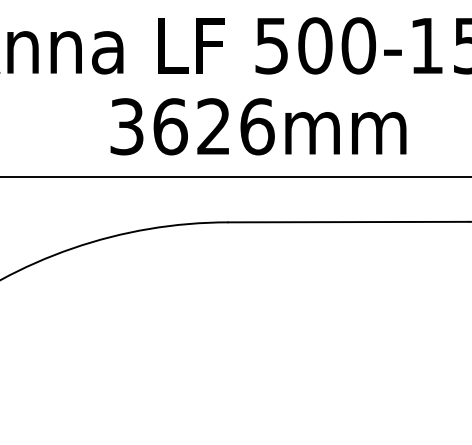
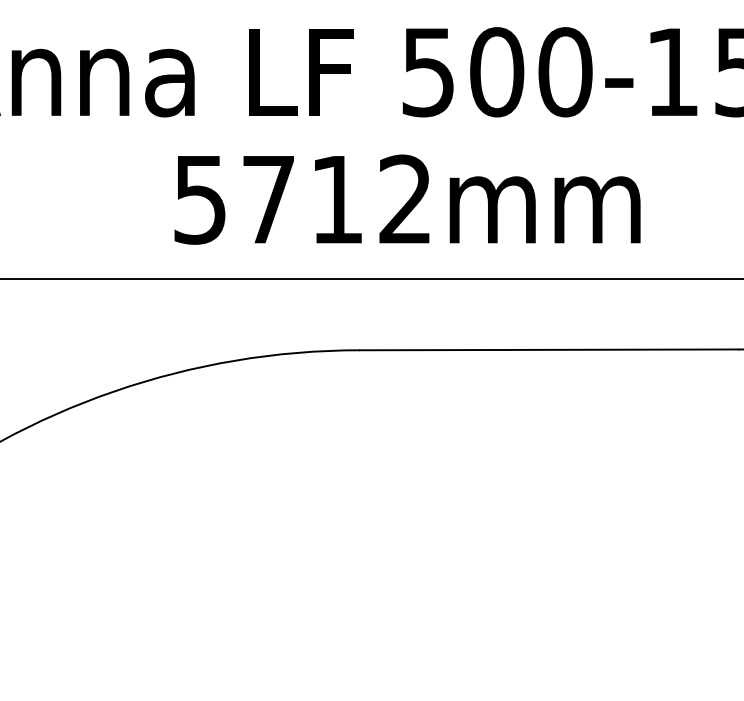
text: (192, 126) -> (303, 199), 3626mm -> 5712mm

